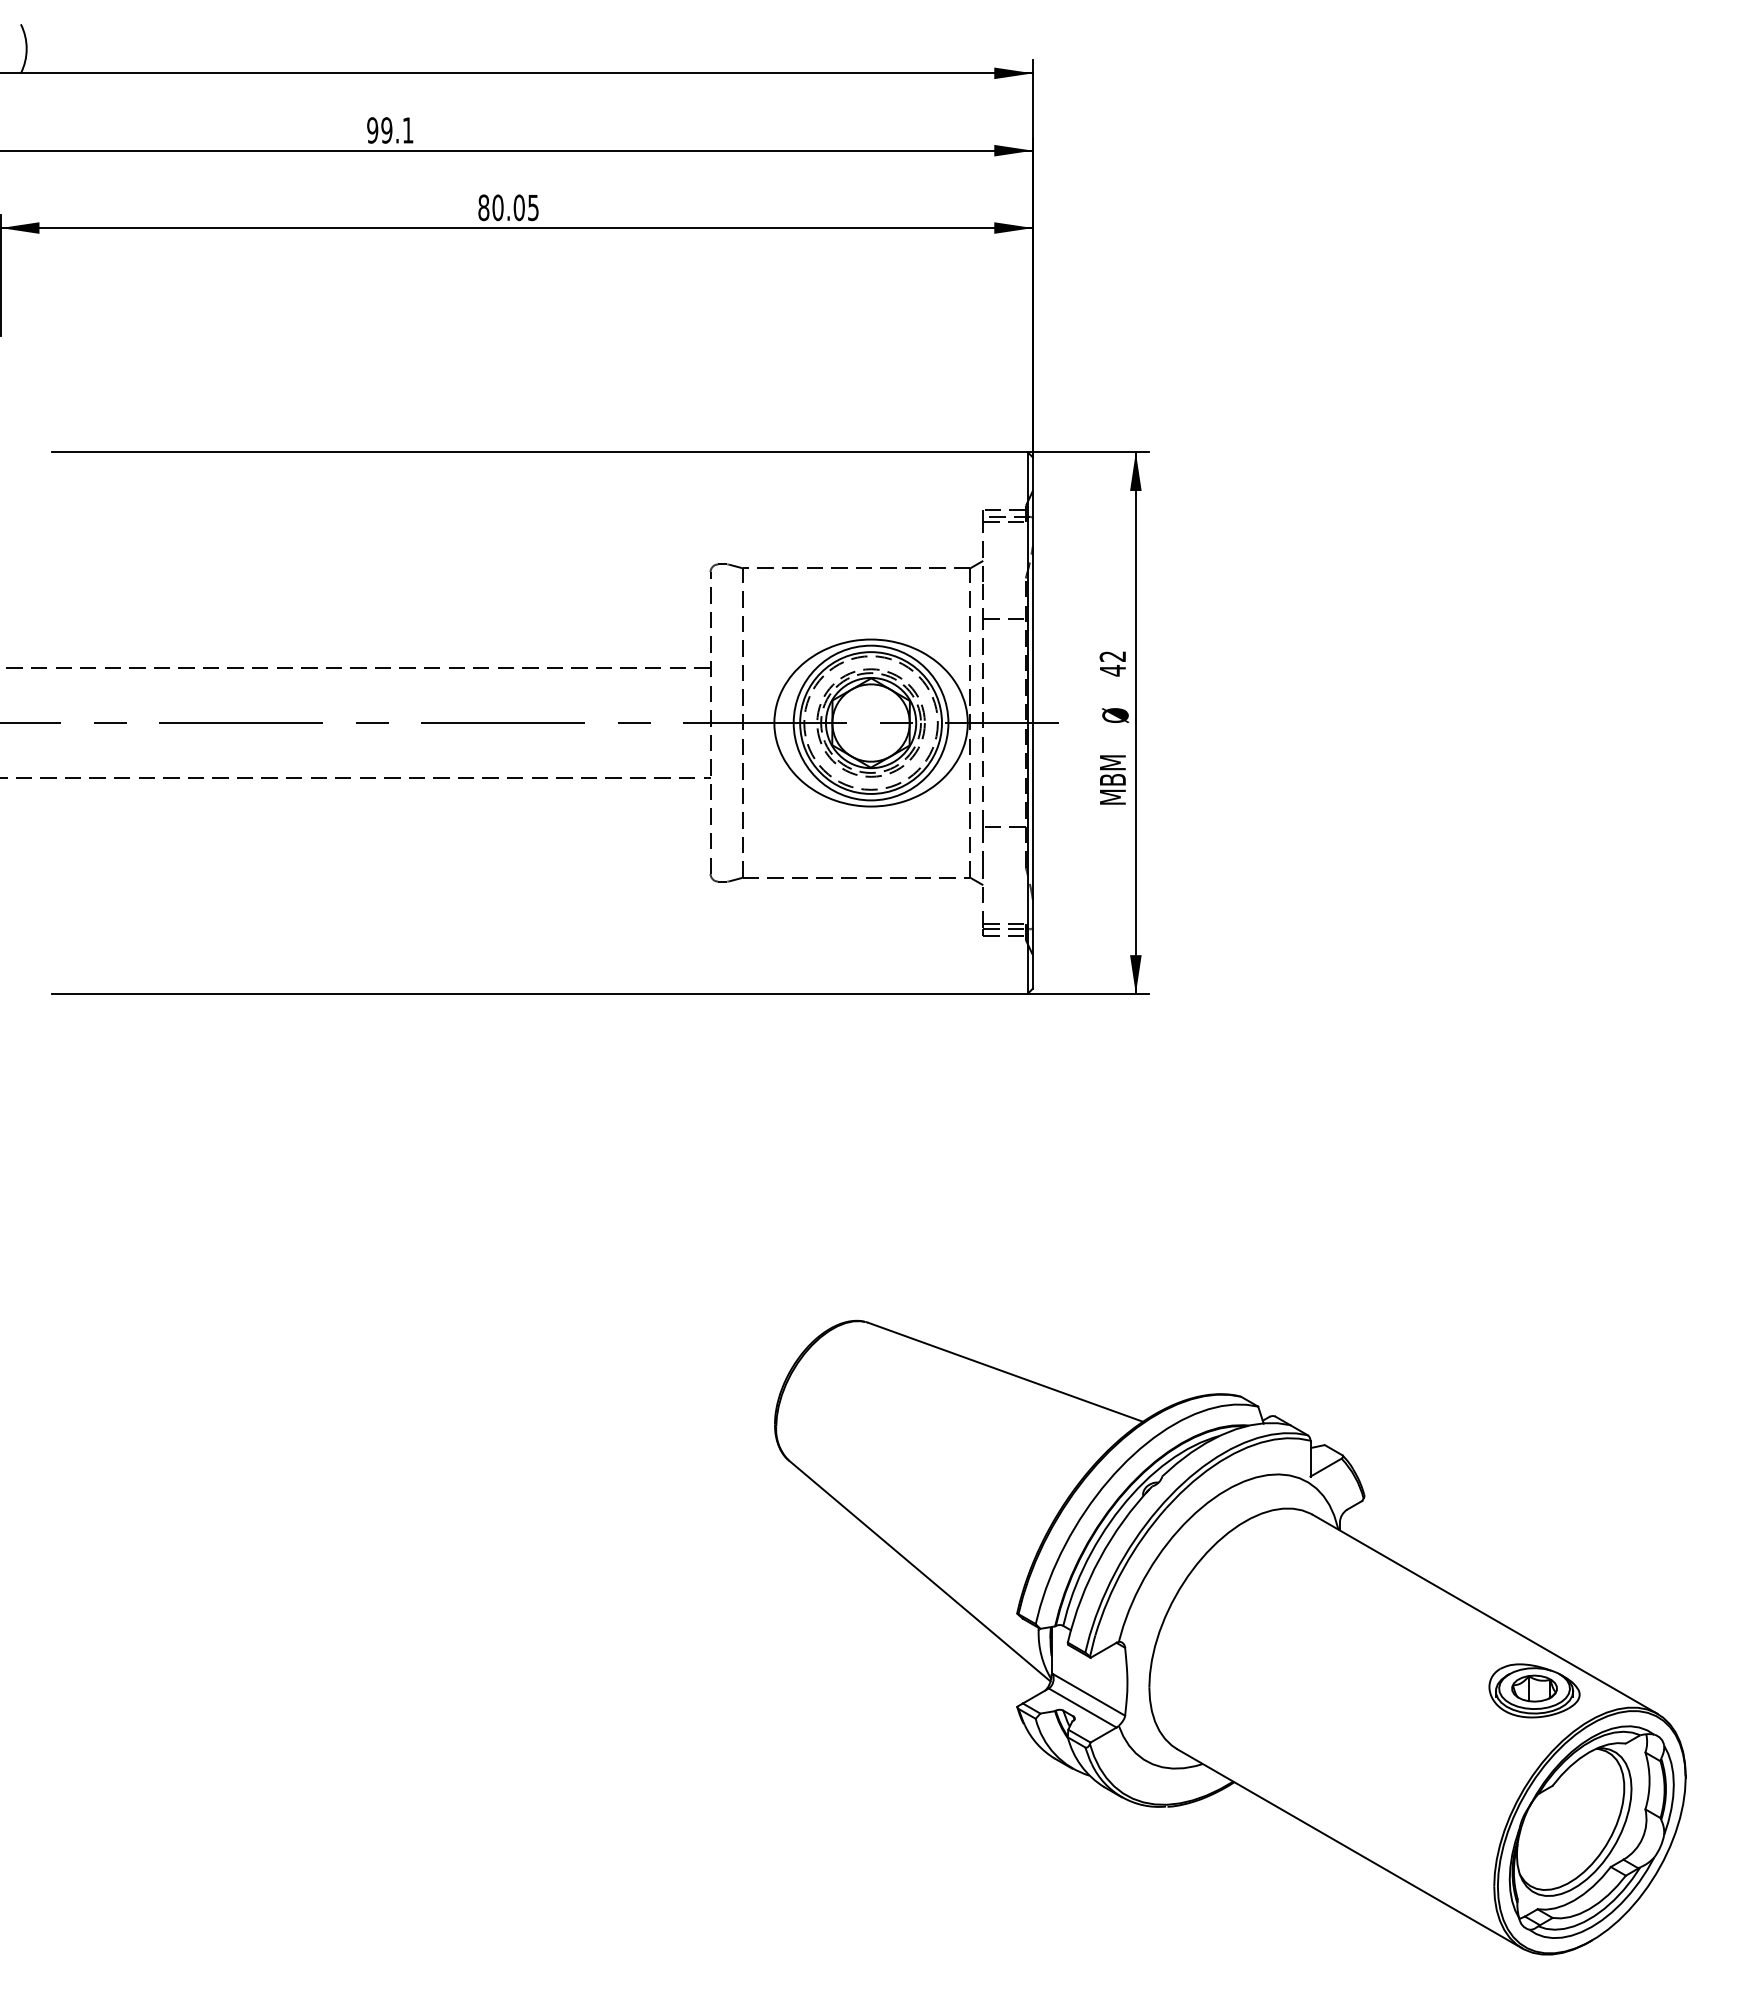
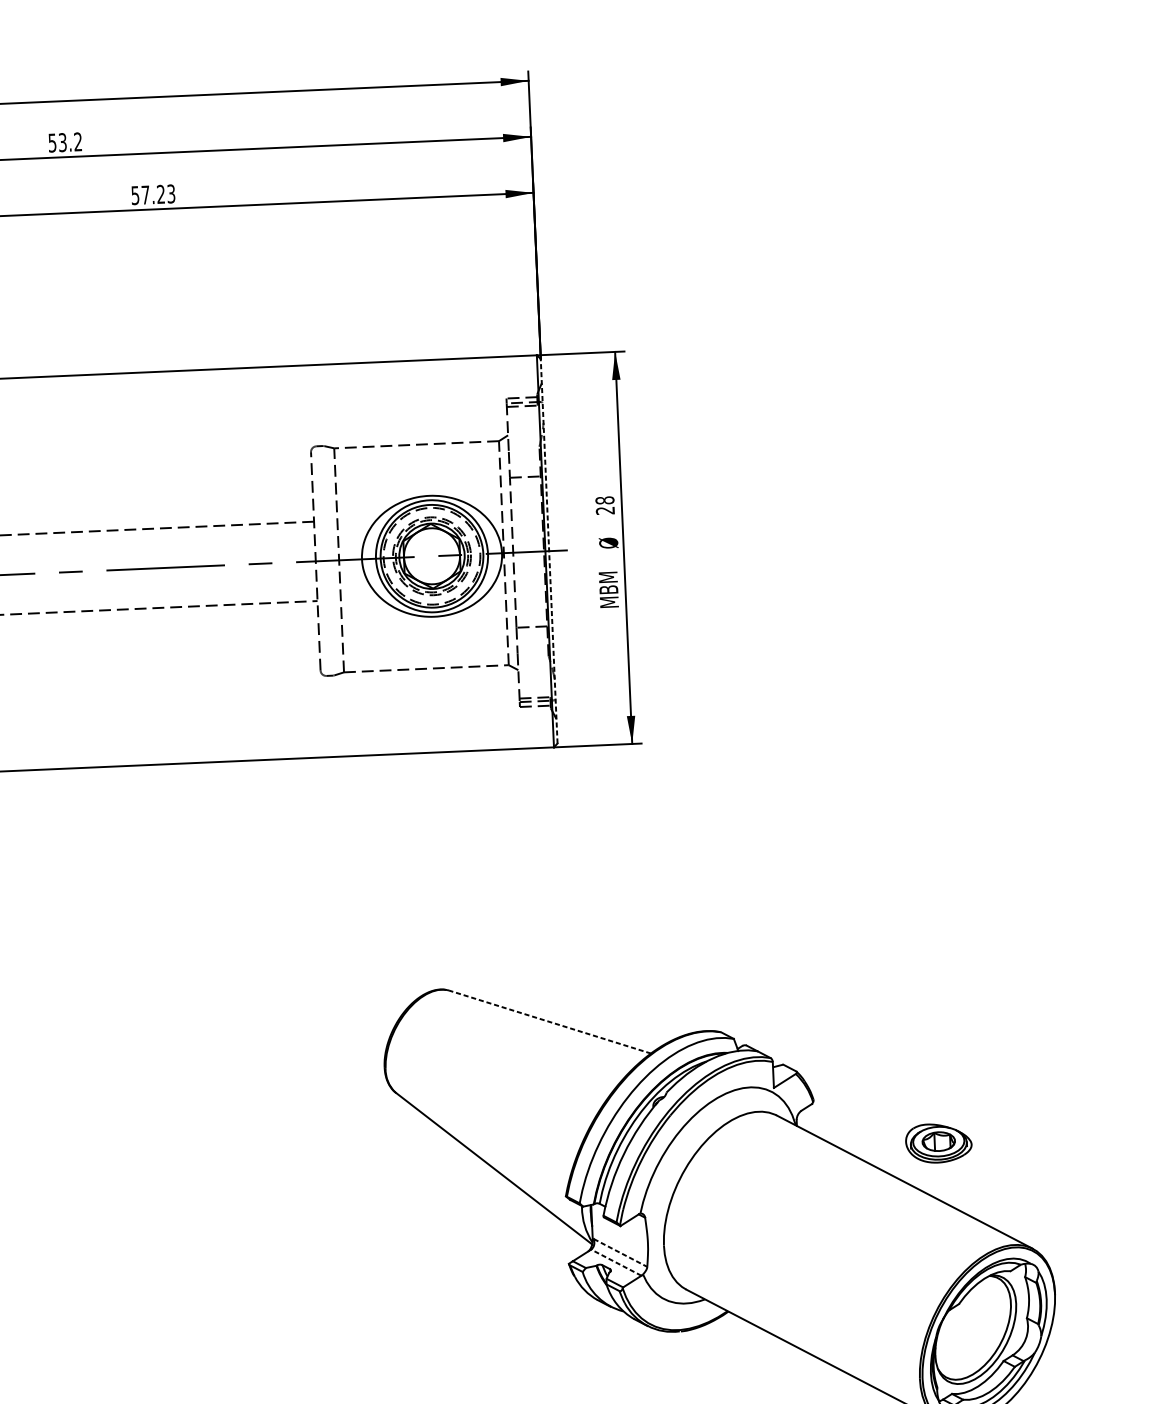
text: (390, 130) -> (65, 142), 99.1 -> 53.2
text: (508, 207) -> (153, 194), 80.05 -> 57.23
text: (1112, 663) -> (604, 505), 42 -> 28
line: (1032, 723) -> (548, 551), solid -> dashed
line: (1005, 1372) -> (549, 1022), solid -> dashed
part: (1534, 1690) -> (938, 1143), moved
line: (1089, 1694) -> (620, 1252), solid -> dashed
line: (1082, 1707) -> (616, 1262), solid -> dashed

